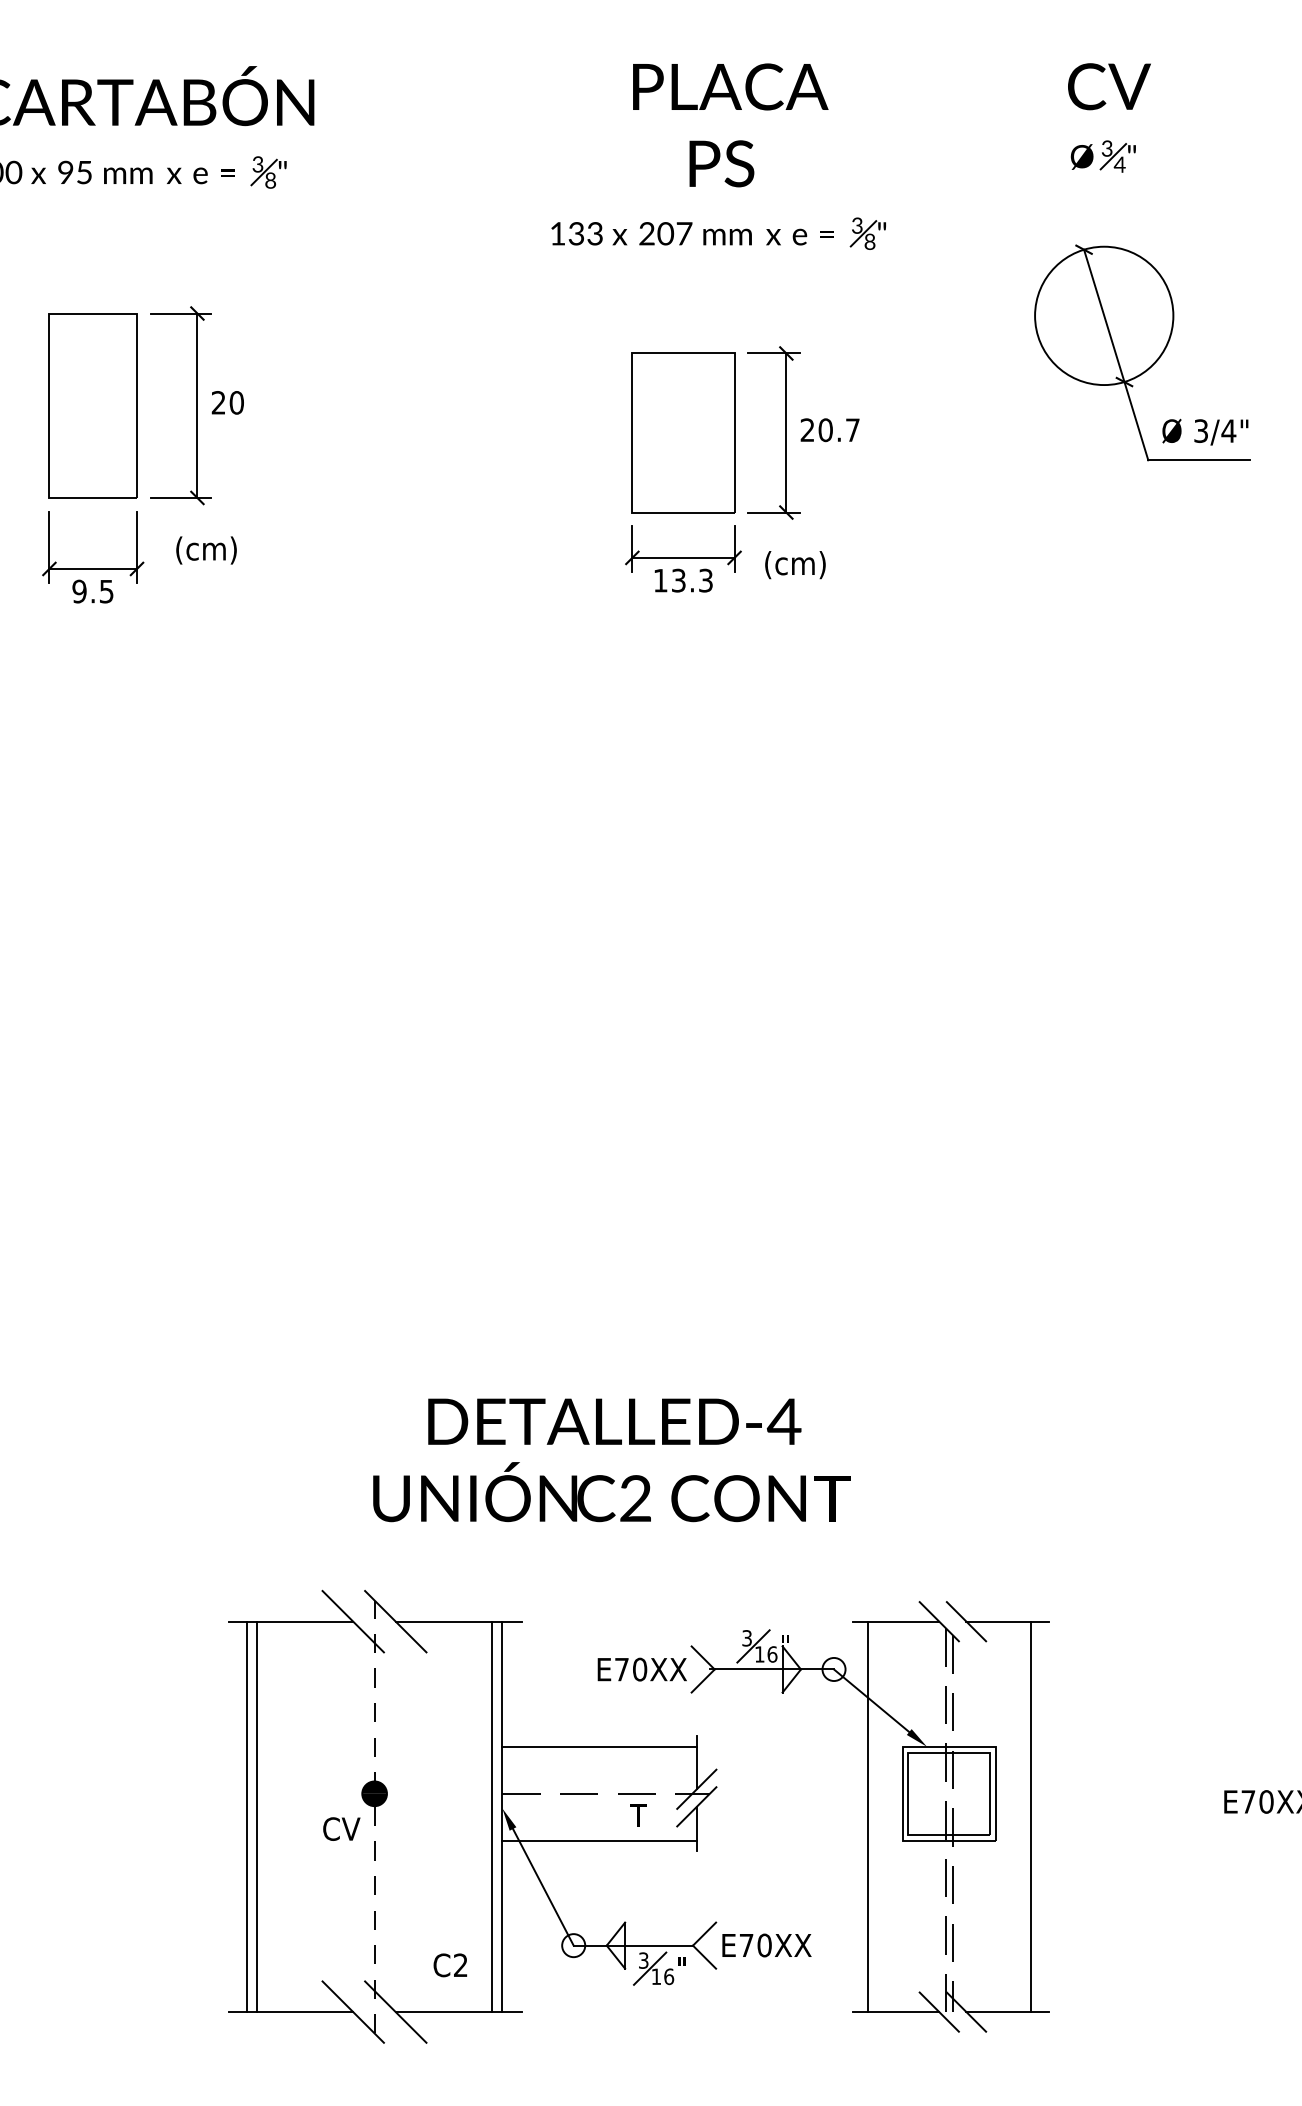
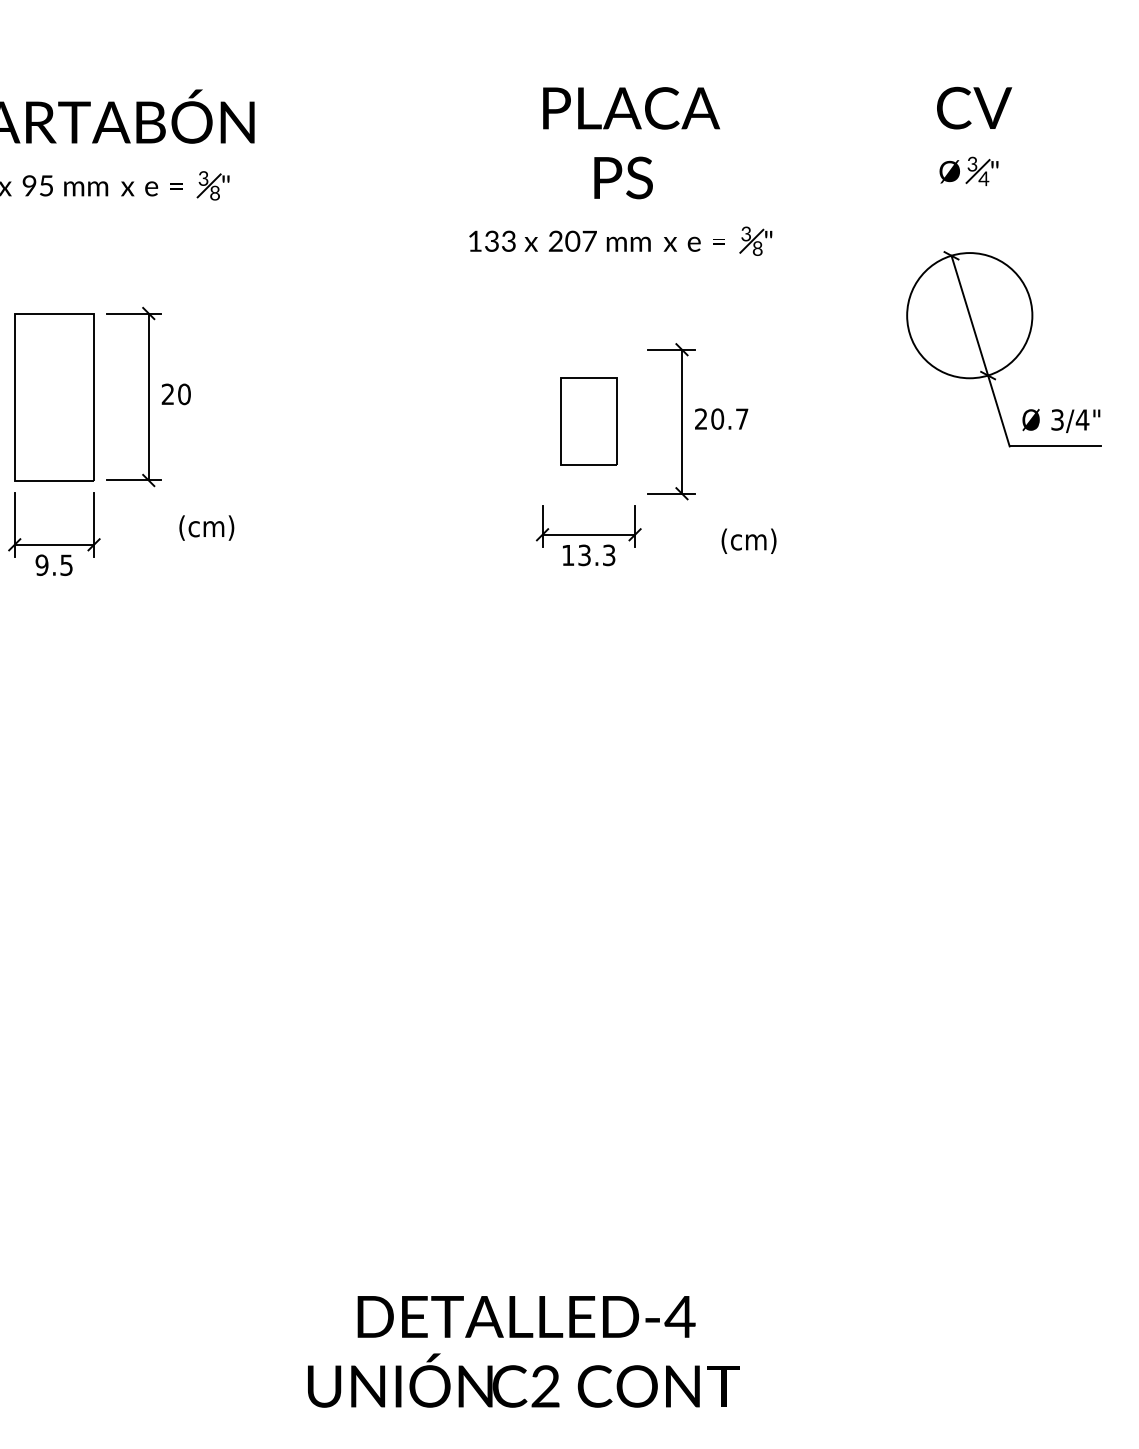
part: (683, 432) -> (588, 421), size x0.6
text: (206, 550) -> (206, 528), moved
text: (795, 565) -> (749, 541), moved

